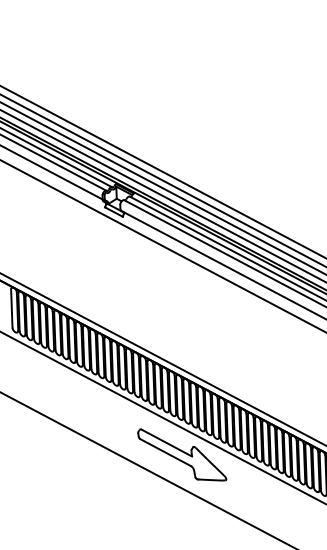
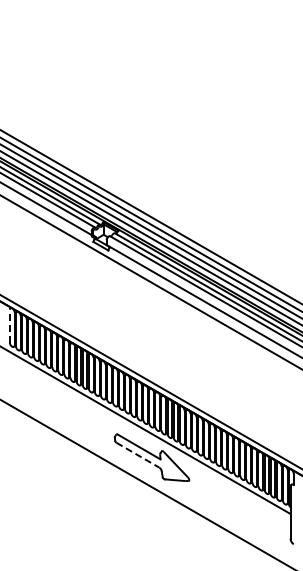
line: (11, 307) -> (9, 325), solid -> dashed
line: (165, 452) -> (137, 455), solid -> dashed

